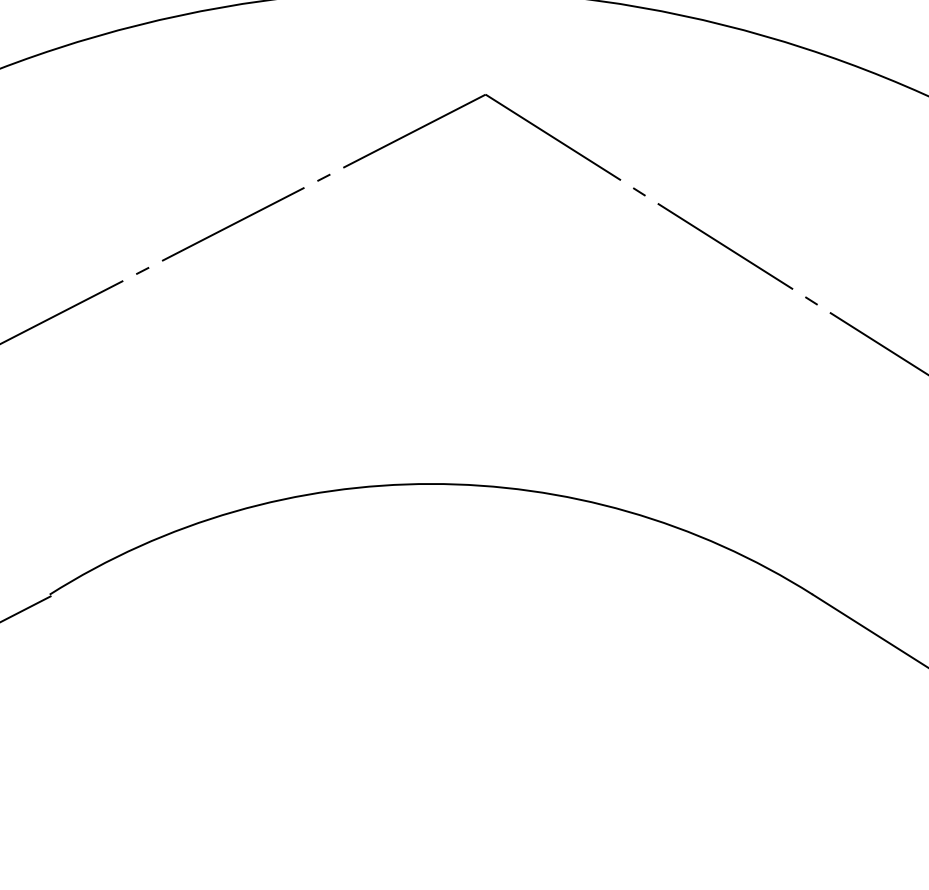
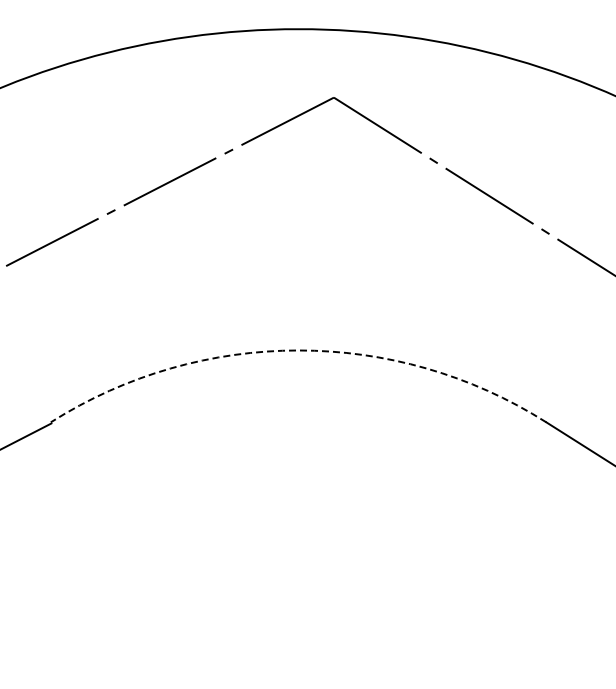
arc: (431, 484) -> (298, 350), solid -> dashed

